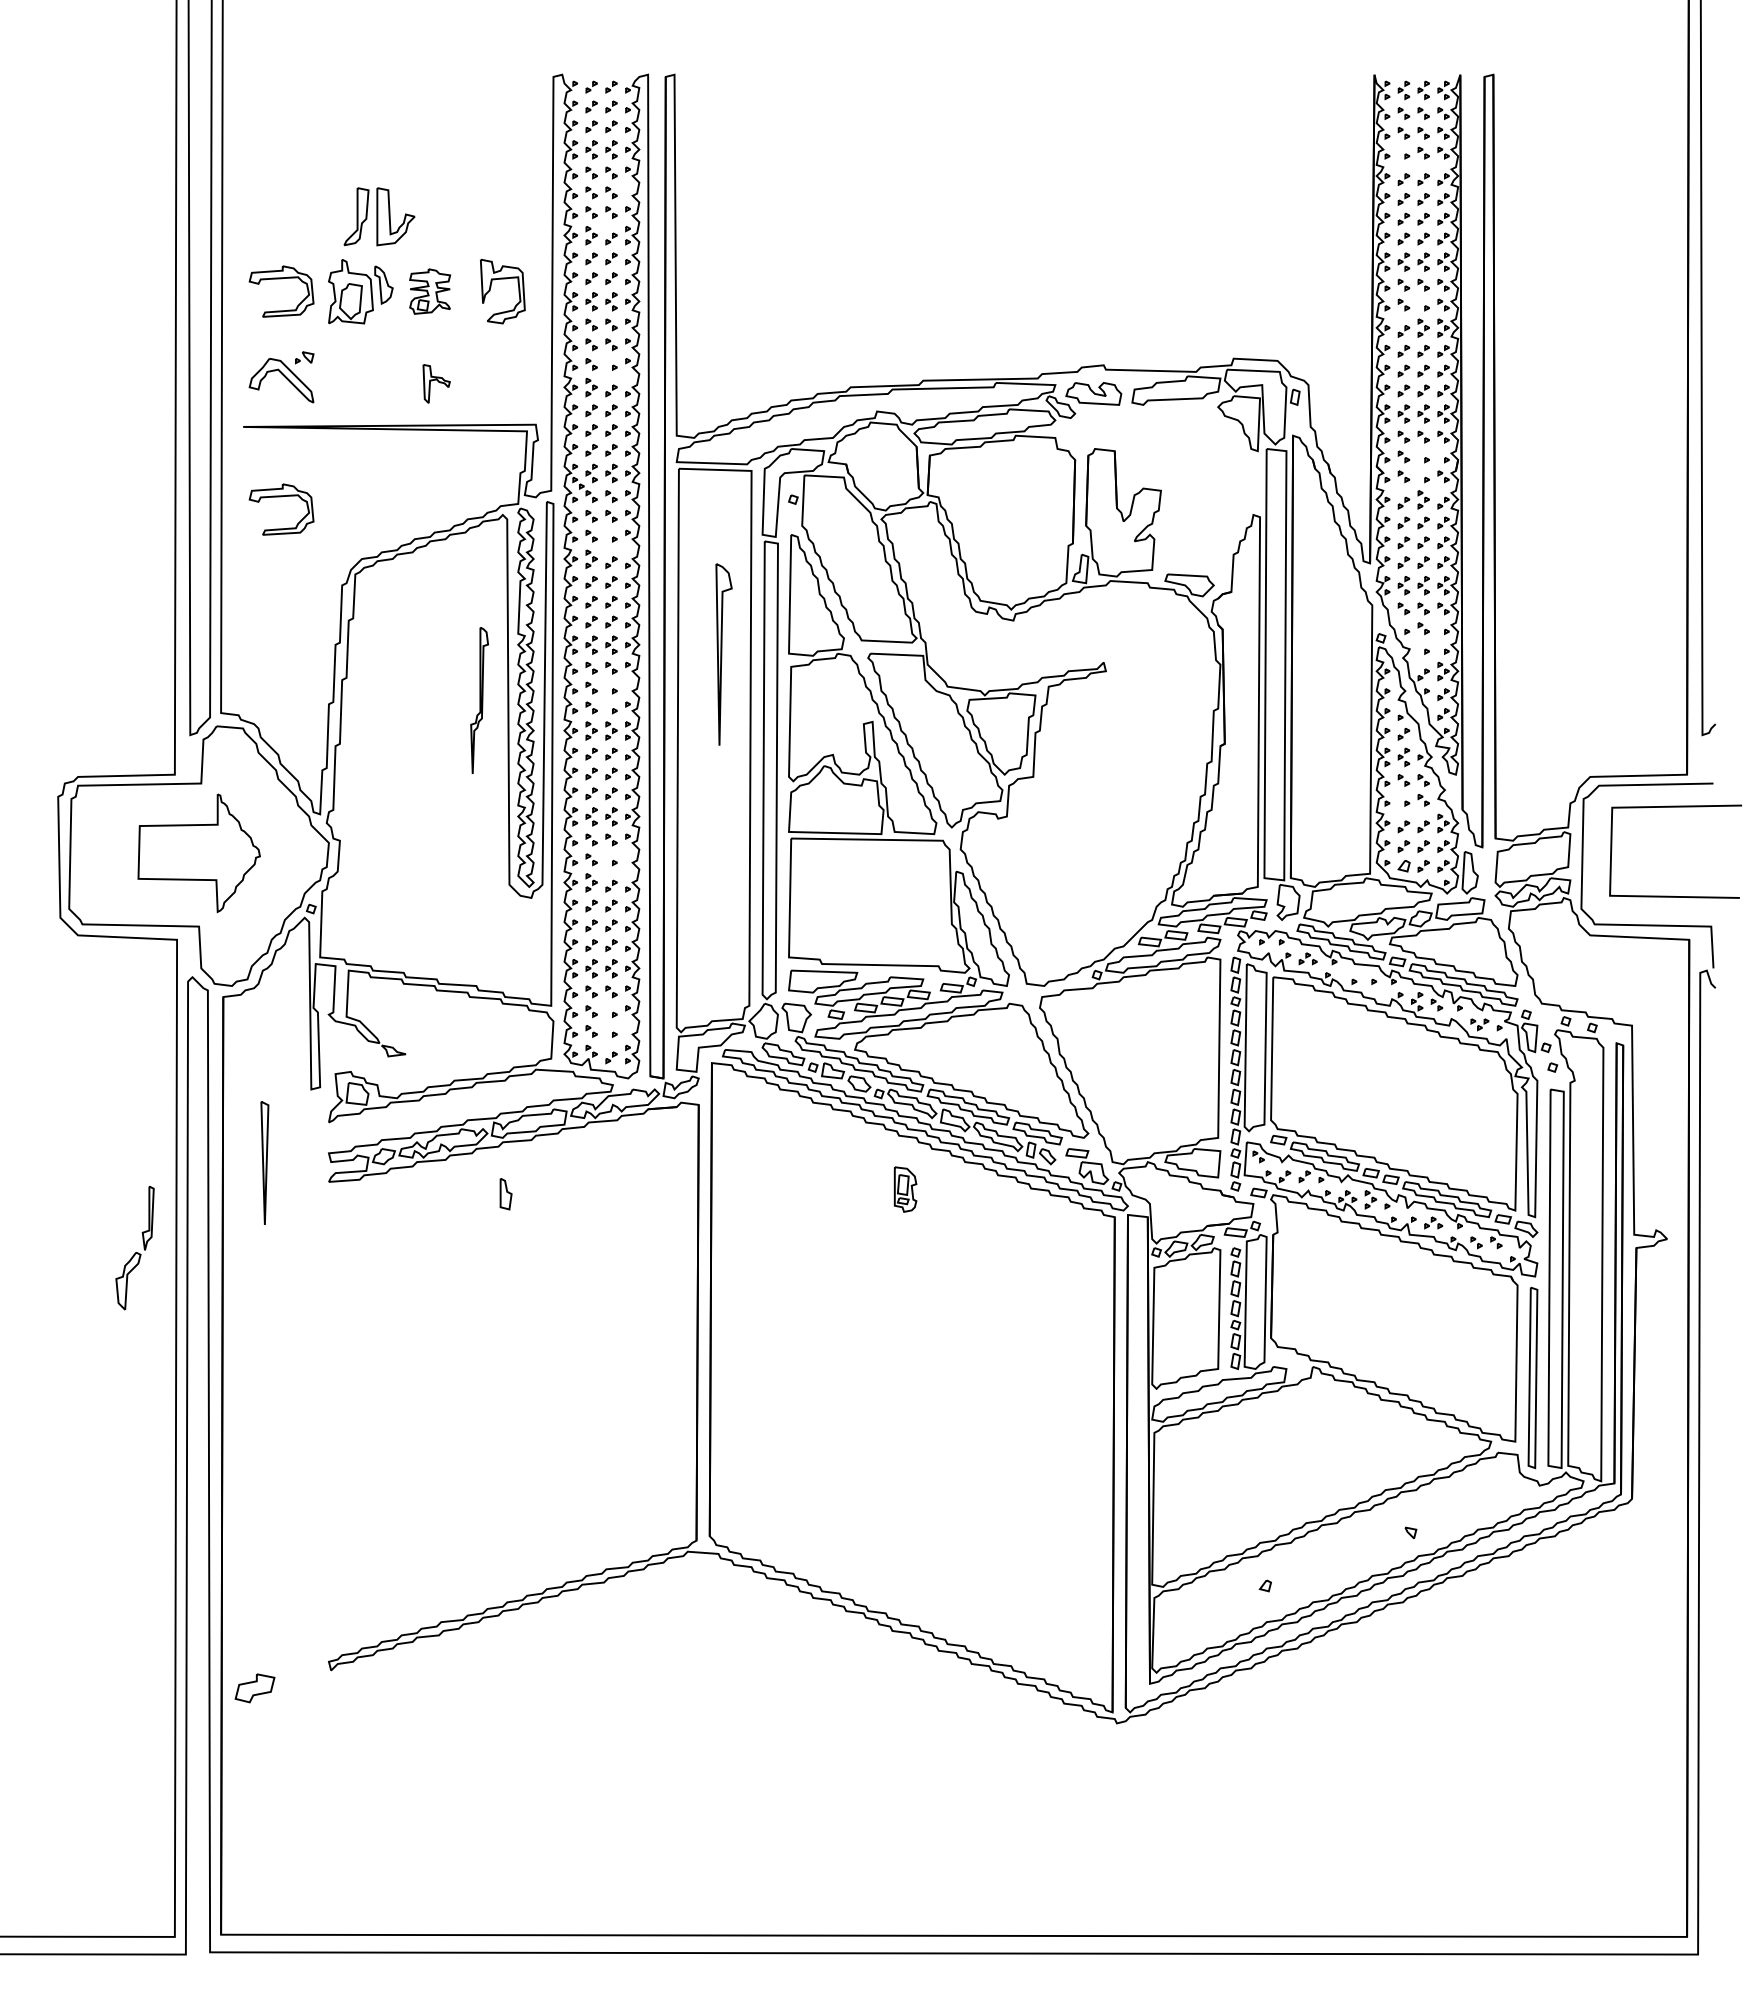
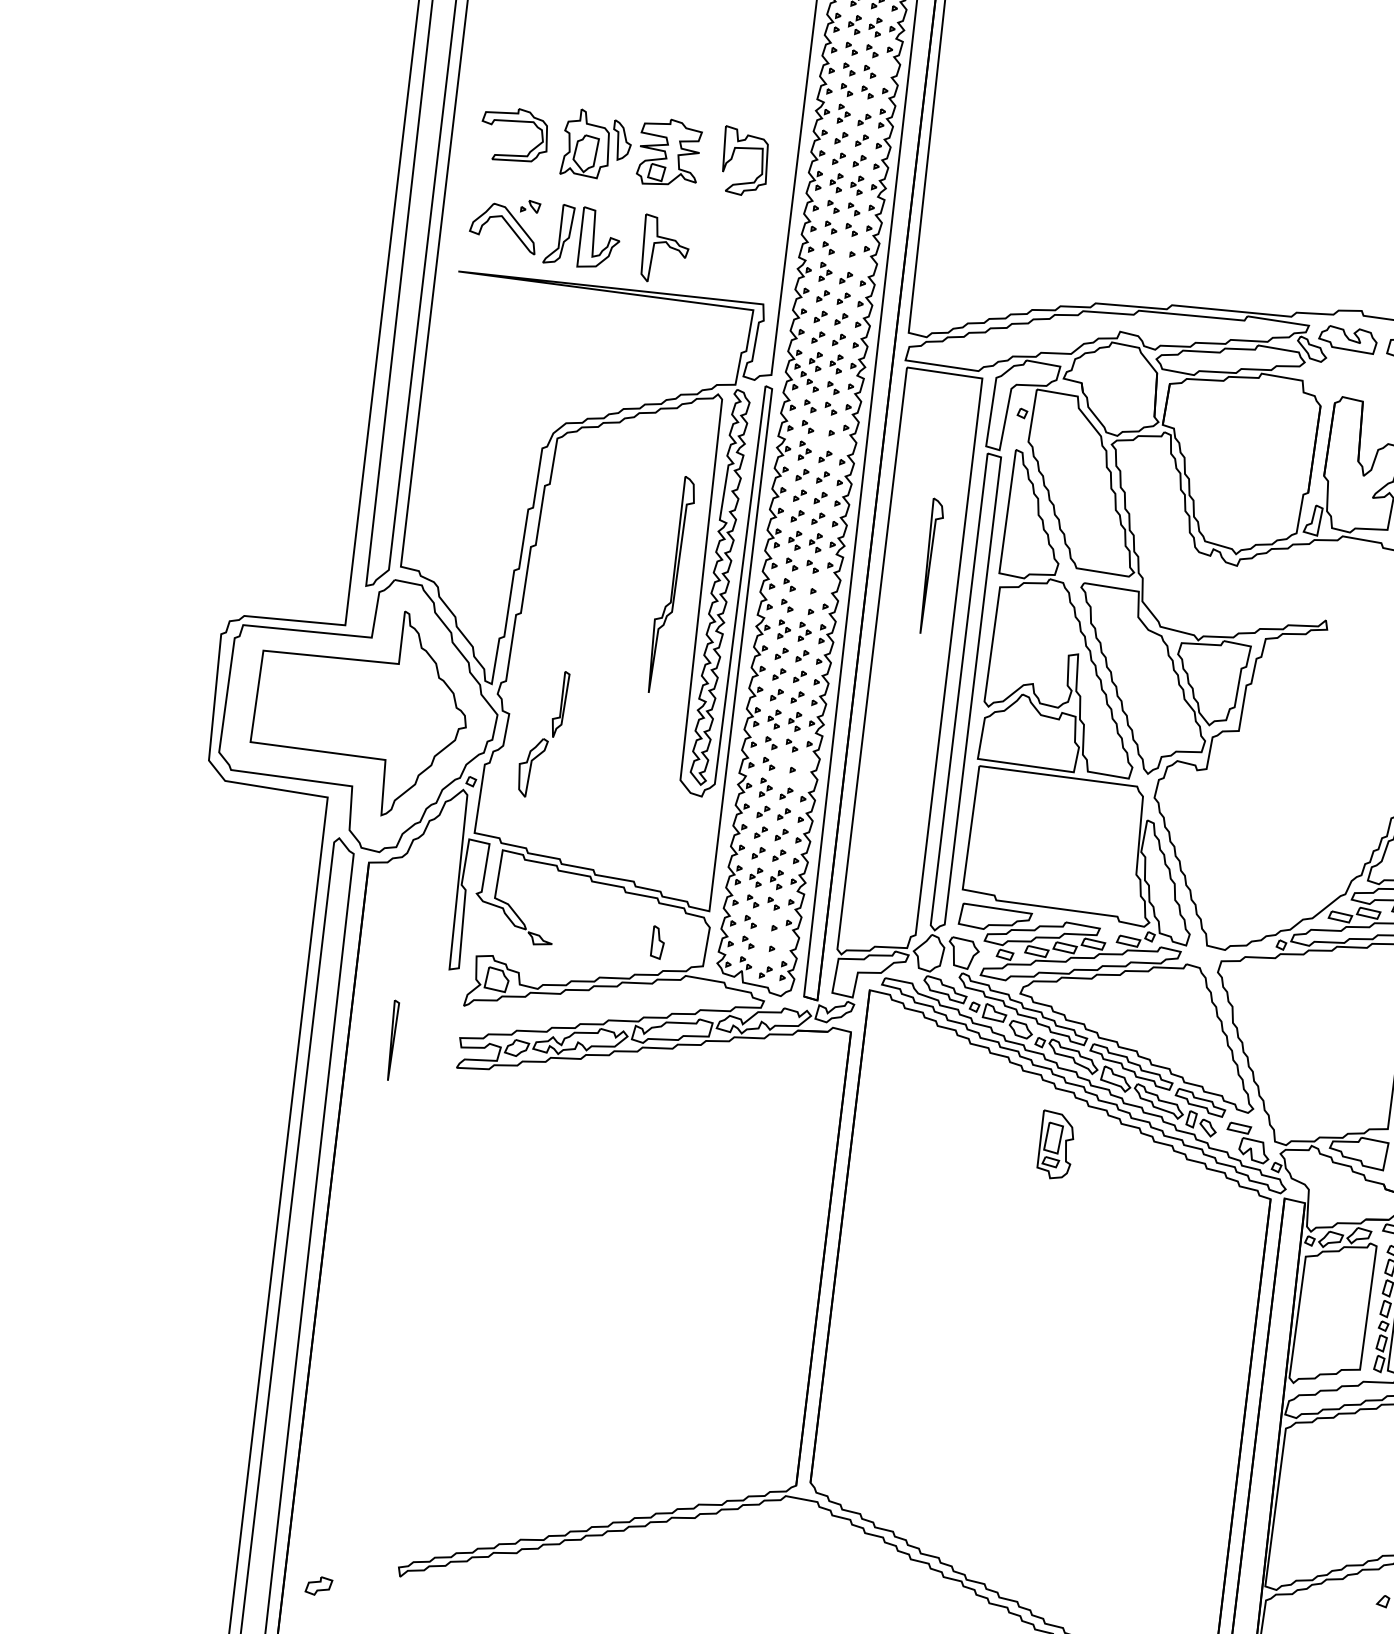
part: (379, 216) -> (582, 236), moved
part: (429, 291) -> (668, 152), size x1.43
part: (436, 383) -> (664, 249), size x1.67
part: (281, 497) -> (489, 349), removed
part: (723, 654) -> (931, 566), size x0.71
part: (479, 700) -> (671, 584), size x1.43
part: (199, 853) -> (361, 710), size x1.67
part: (265, 1162) -> (393, 1039), size x0.62
part: (905, 1189) -> (1056, 1145), size x1.43
part: (505, 1194) -> (657, 942), moved
part: (134, 1248) -> (542, 734), moved
part: (255, 1687) -> (319, 1585), size x0.62

